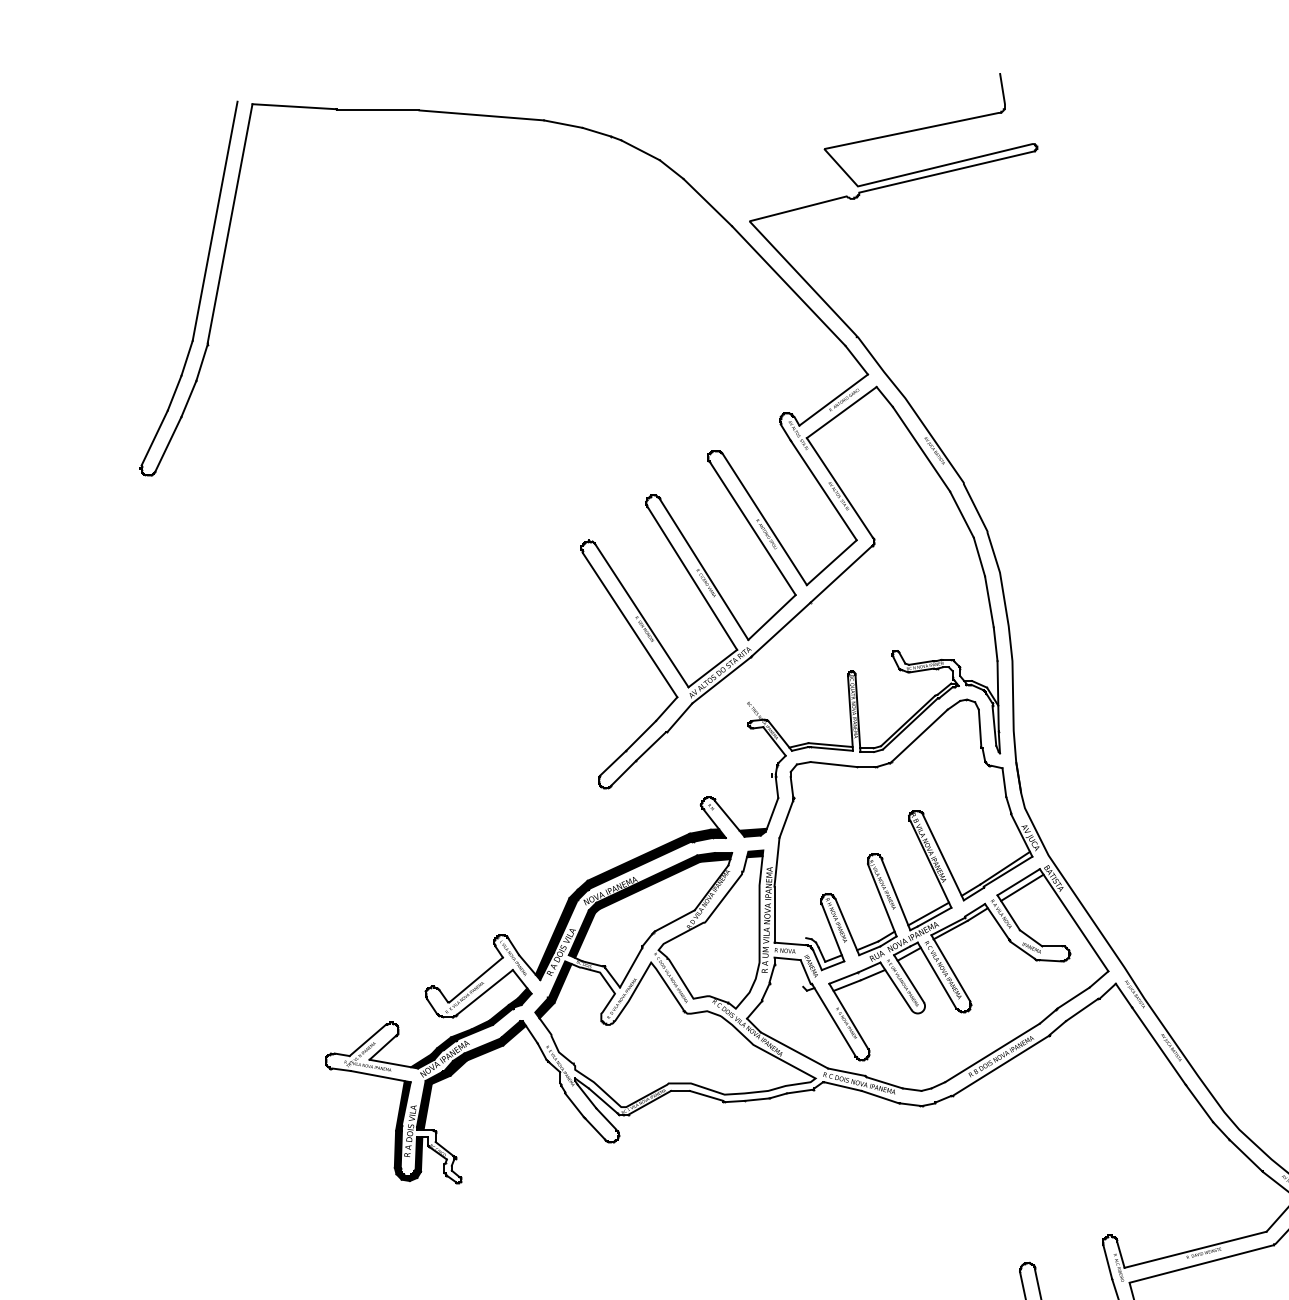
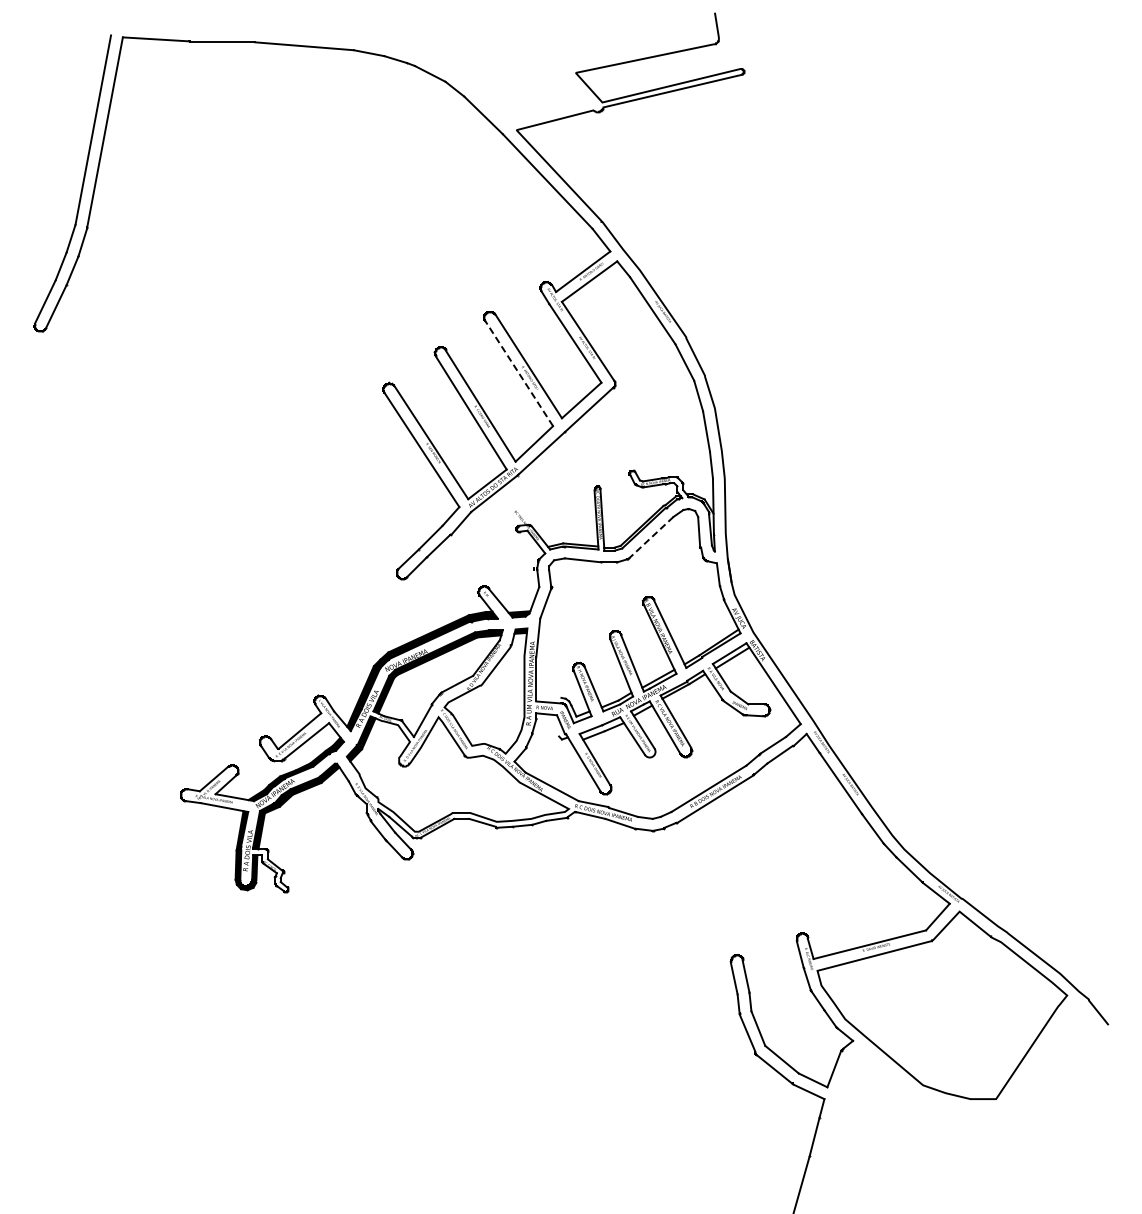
line: (753, 528) -> (519, 373), solid -> dashed
line: (918, 736) -> (650, 538), solid -> dashed

